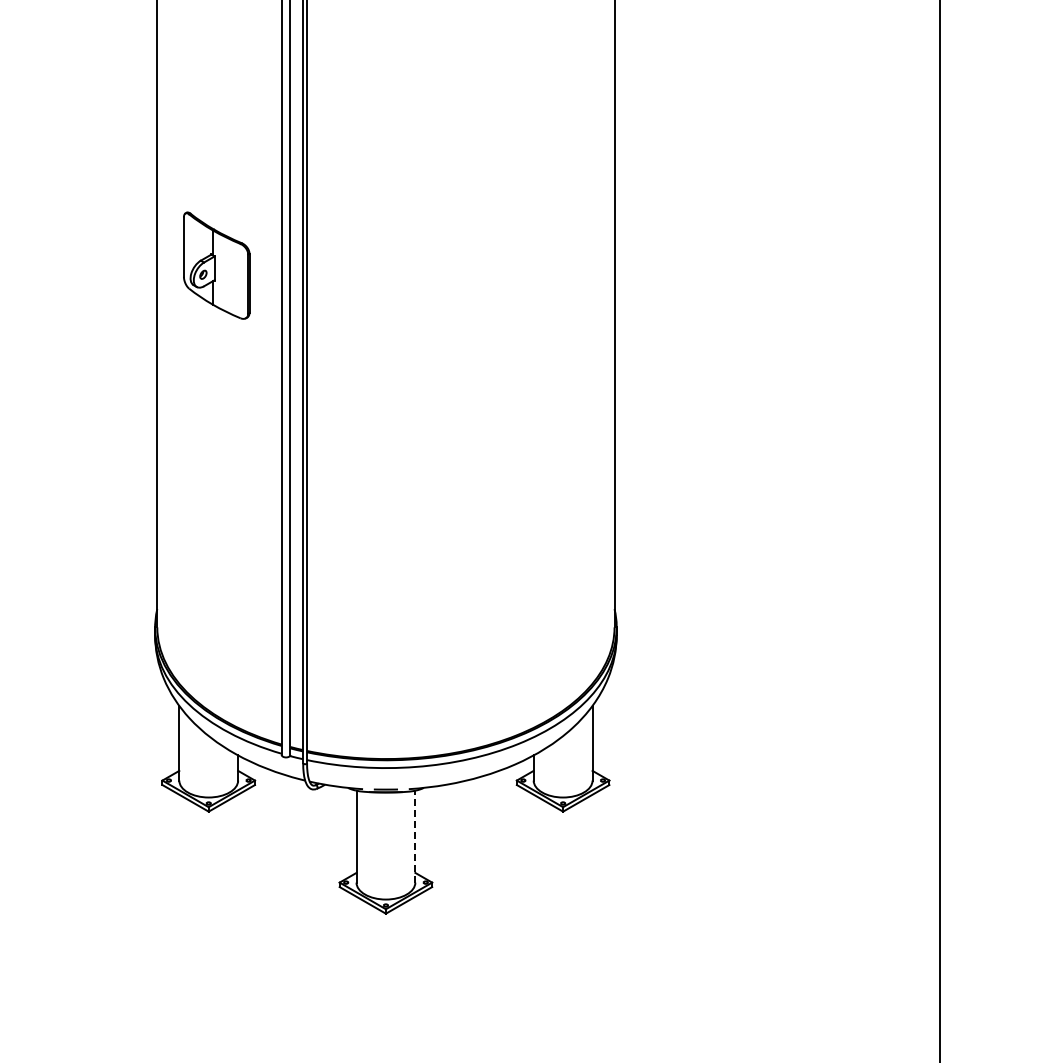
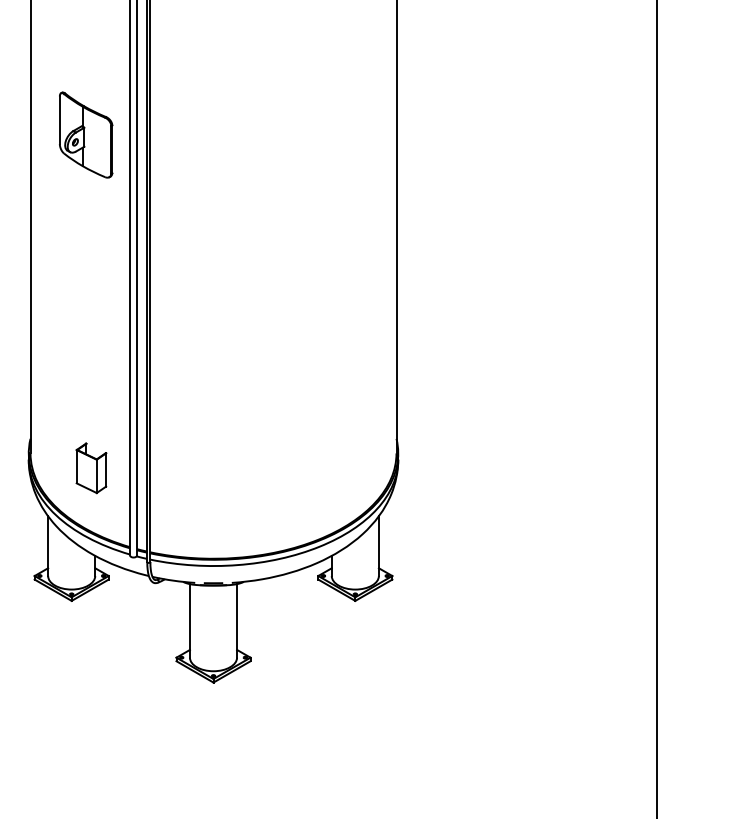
part: (216, 265) -> (85, 134), moved
part: (232, 645) -> (90, 467), added
line: (415, 836) -> (237, 620), dashed -> solid

